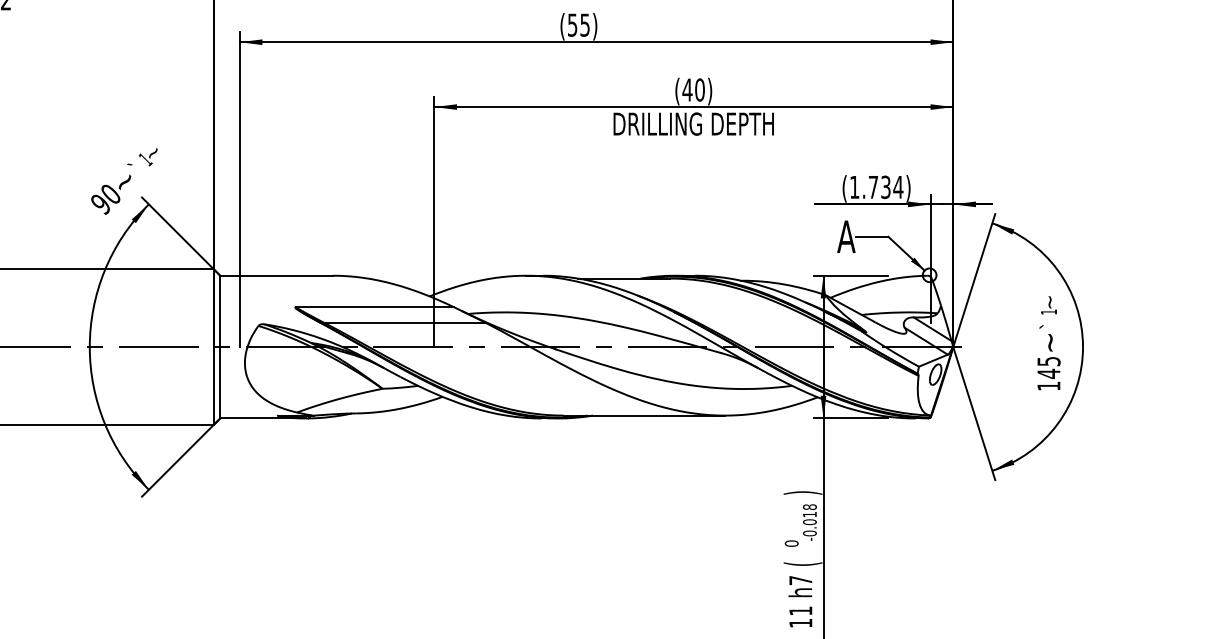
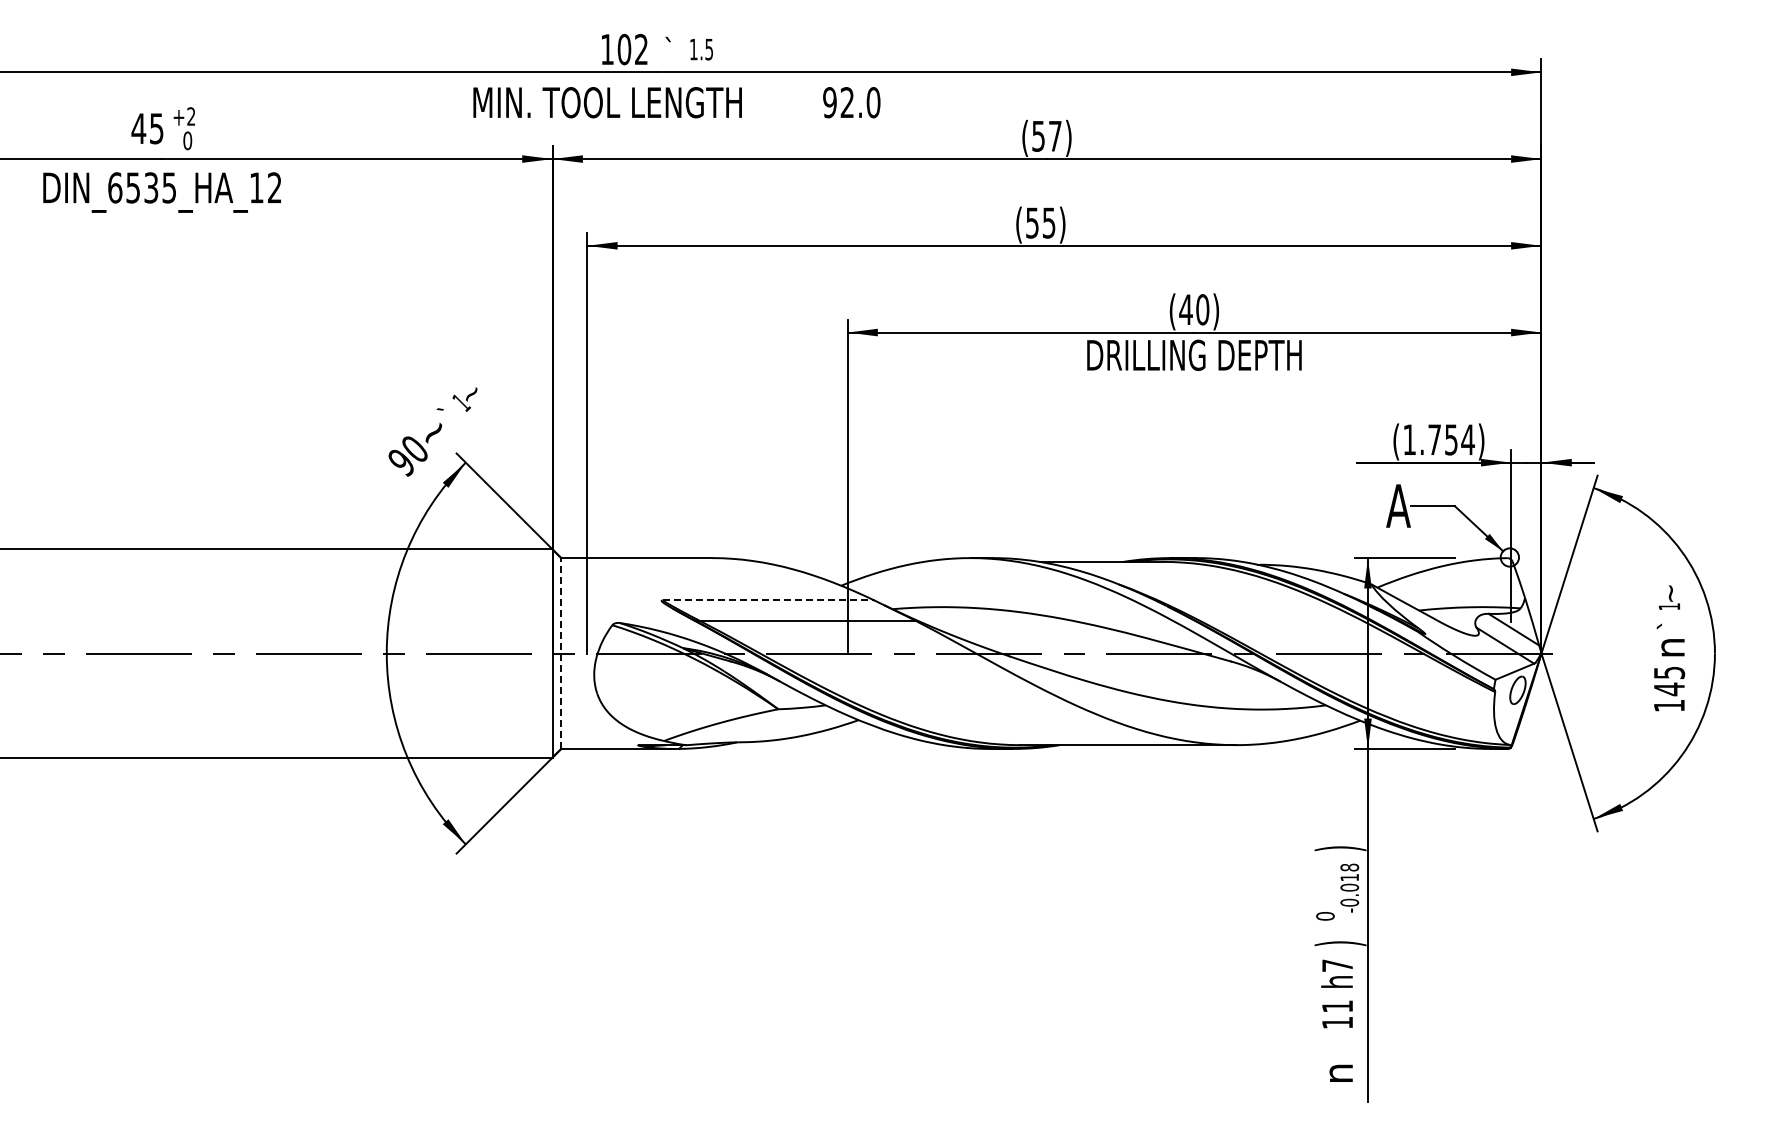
text: (886, 187) -> (1451, 439), (1.734) -> (1.754)
line: (375, 307) -> (768, 600), solid -> dashed
text: (1051, 342) -> (1672, 647), ~ -> n
line: (220, 347) -> (561, 653), solid -> dashed
text: (802, 563) -> (1340, 943), ( -> )

